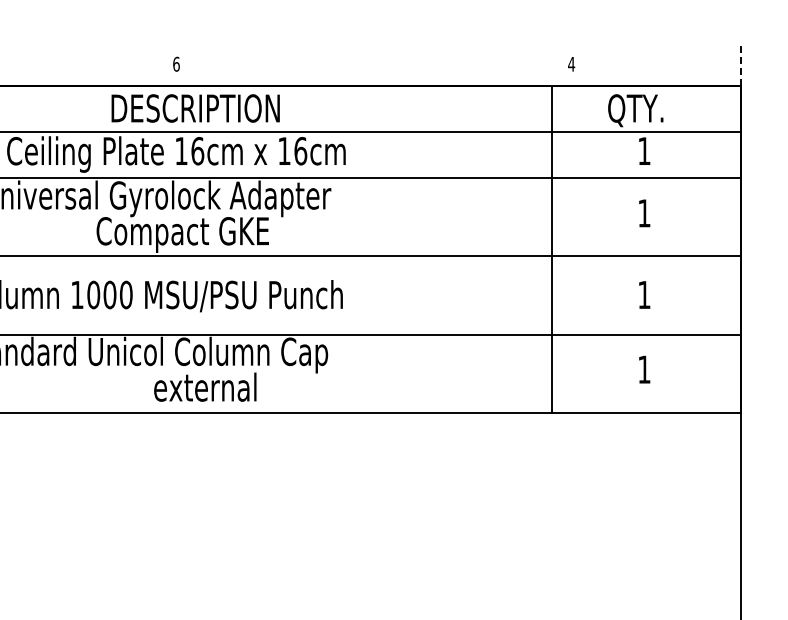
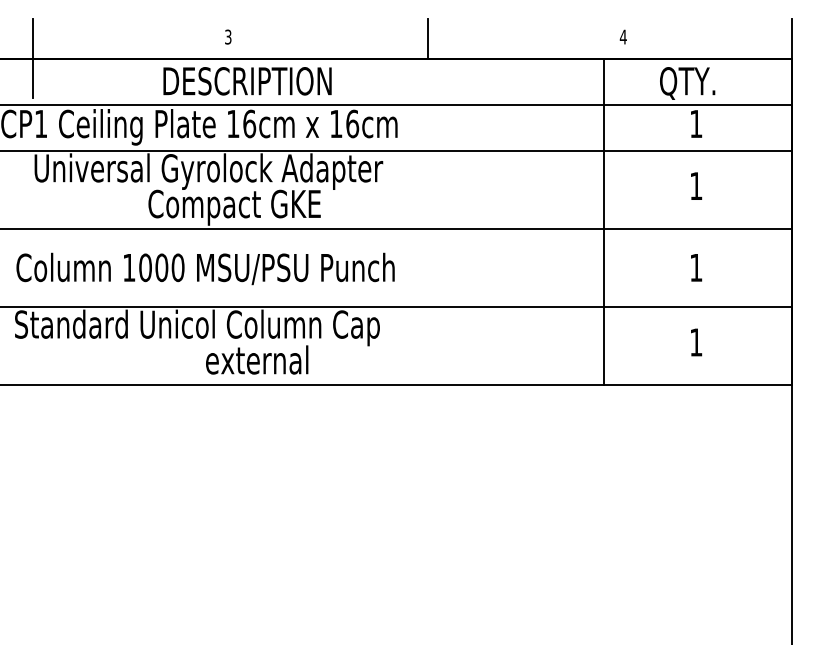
text: (176, 63) -> (228, 36), 6 -> 3
line: (376, 65) -> (428, 38), added
line: (740, 66) -> (792, 39), dashed -> solid

